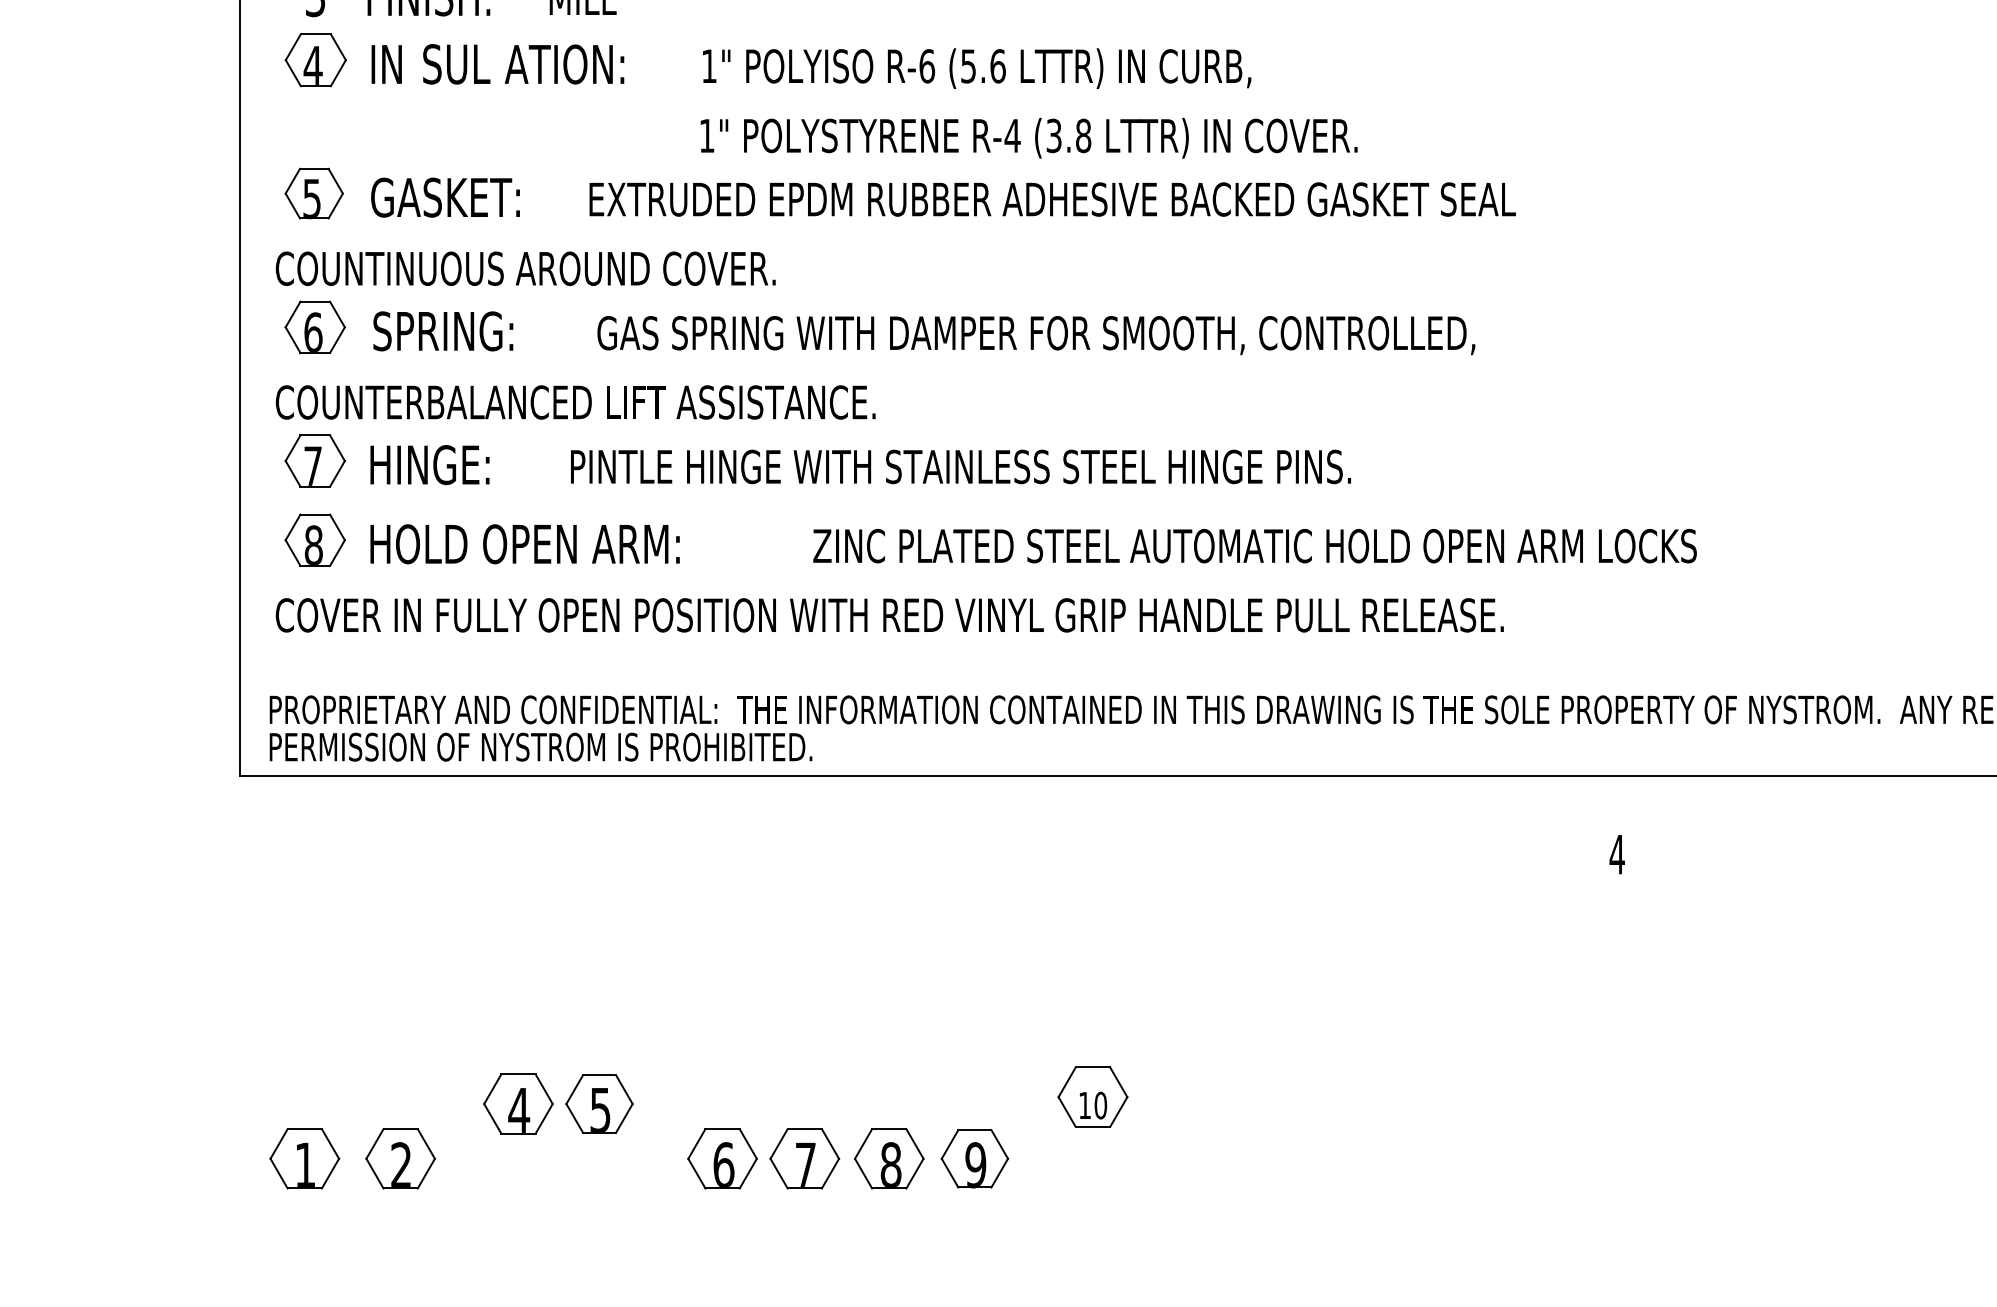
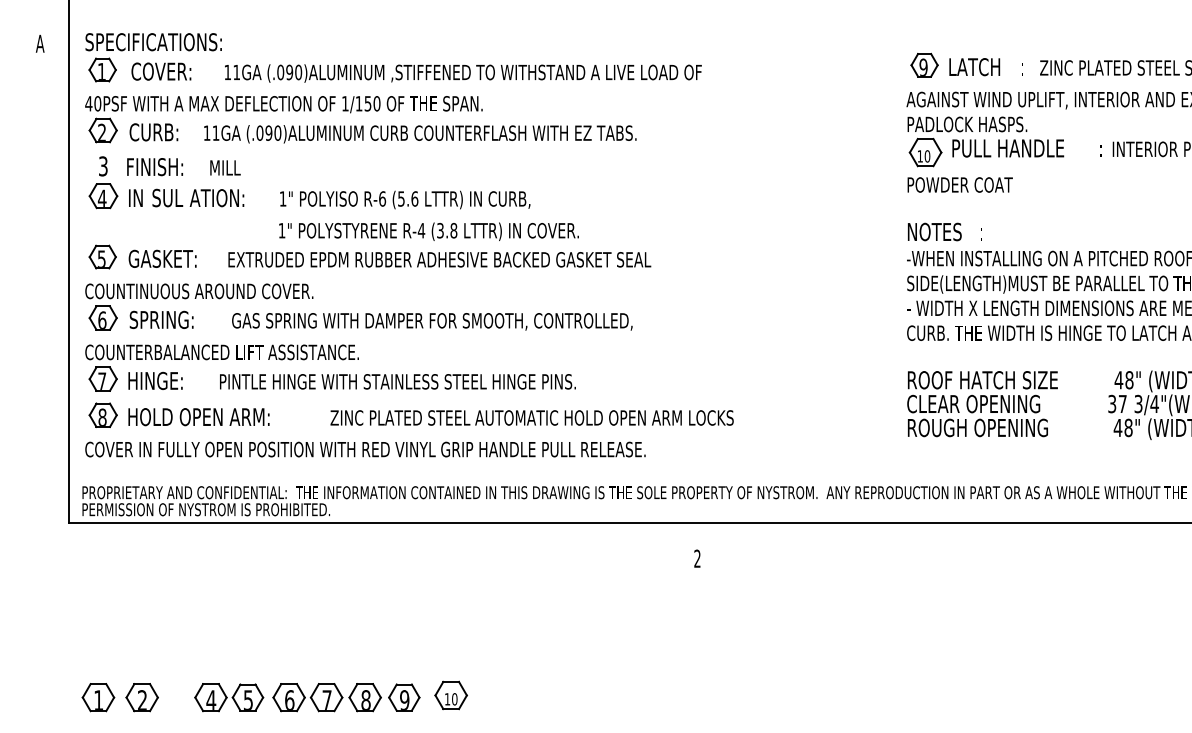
text: (1617, 854) -> (697, 558), 4 -> 2
part: (1091, 1097) -> (450, 695), moved
part: (559, 1103) -> (229, 697), moved

